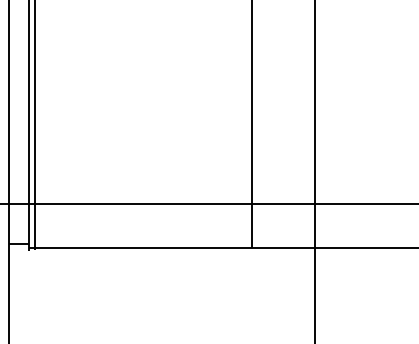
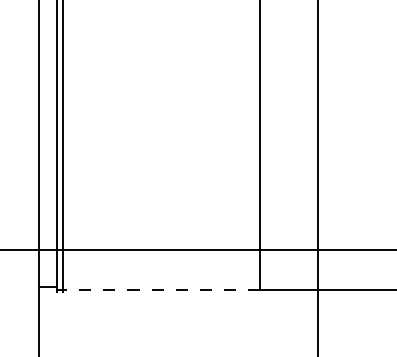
line: (143, 247) -> (161, 290), solid -> dashed

